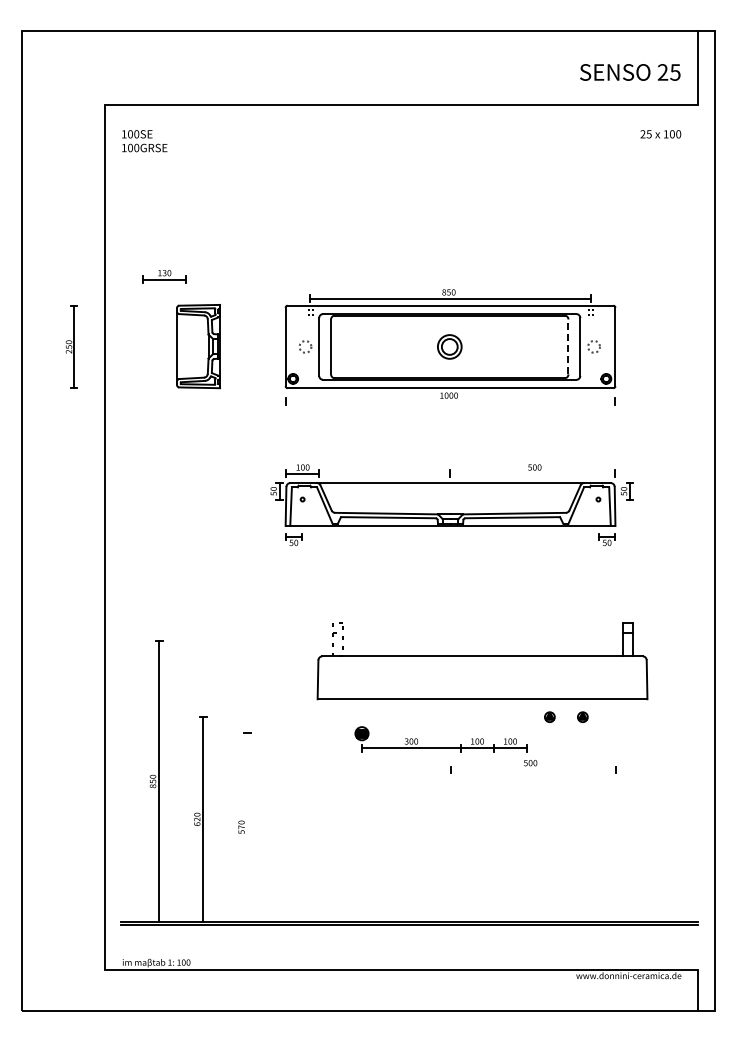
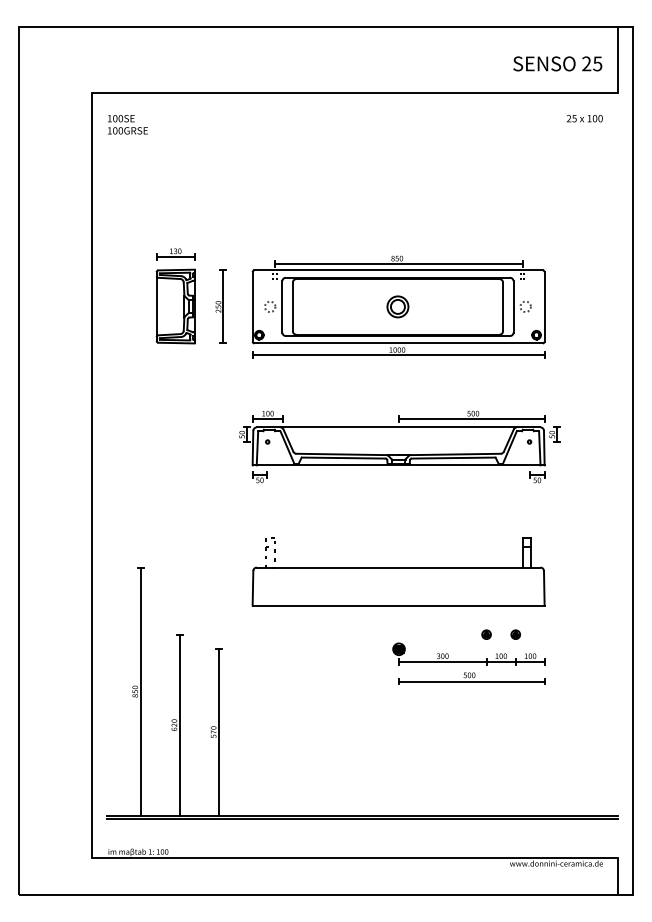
part: (164, 276) -> (175, 254), moved
part: (71, 346) -> (220, 306), moved
line: (568, 346) -> (503, 306), dashed -> solid
line: (450, 401) -> (398, 355), added
line: (532, 473) -> (471, 418), added
part: (482, 661) -> (398, 572), moved
part: (440, 747) -> (468, 661), moved
line: (533, 770) -> (472, 681), added
line: (247, 827) -> (218, 732), added

